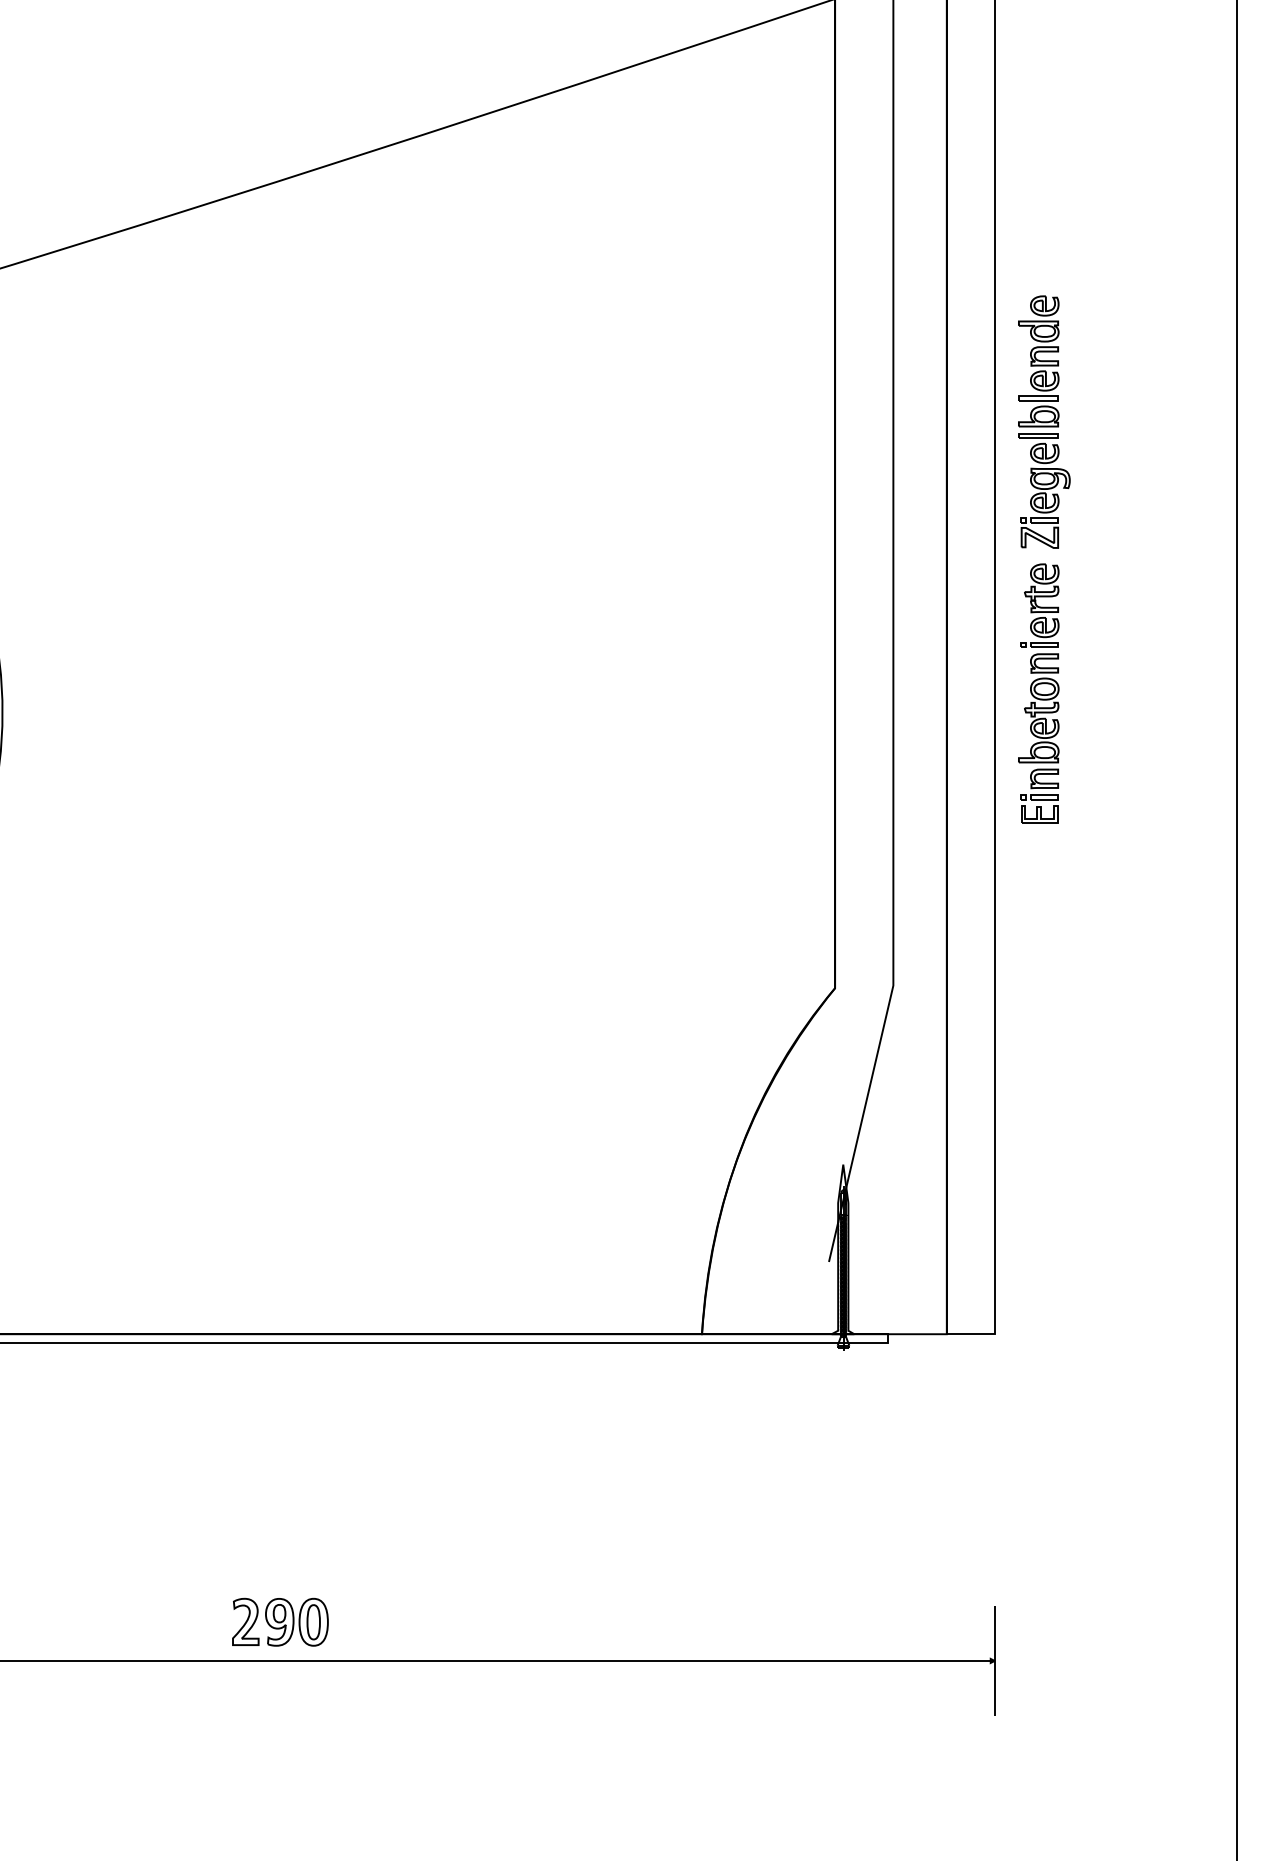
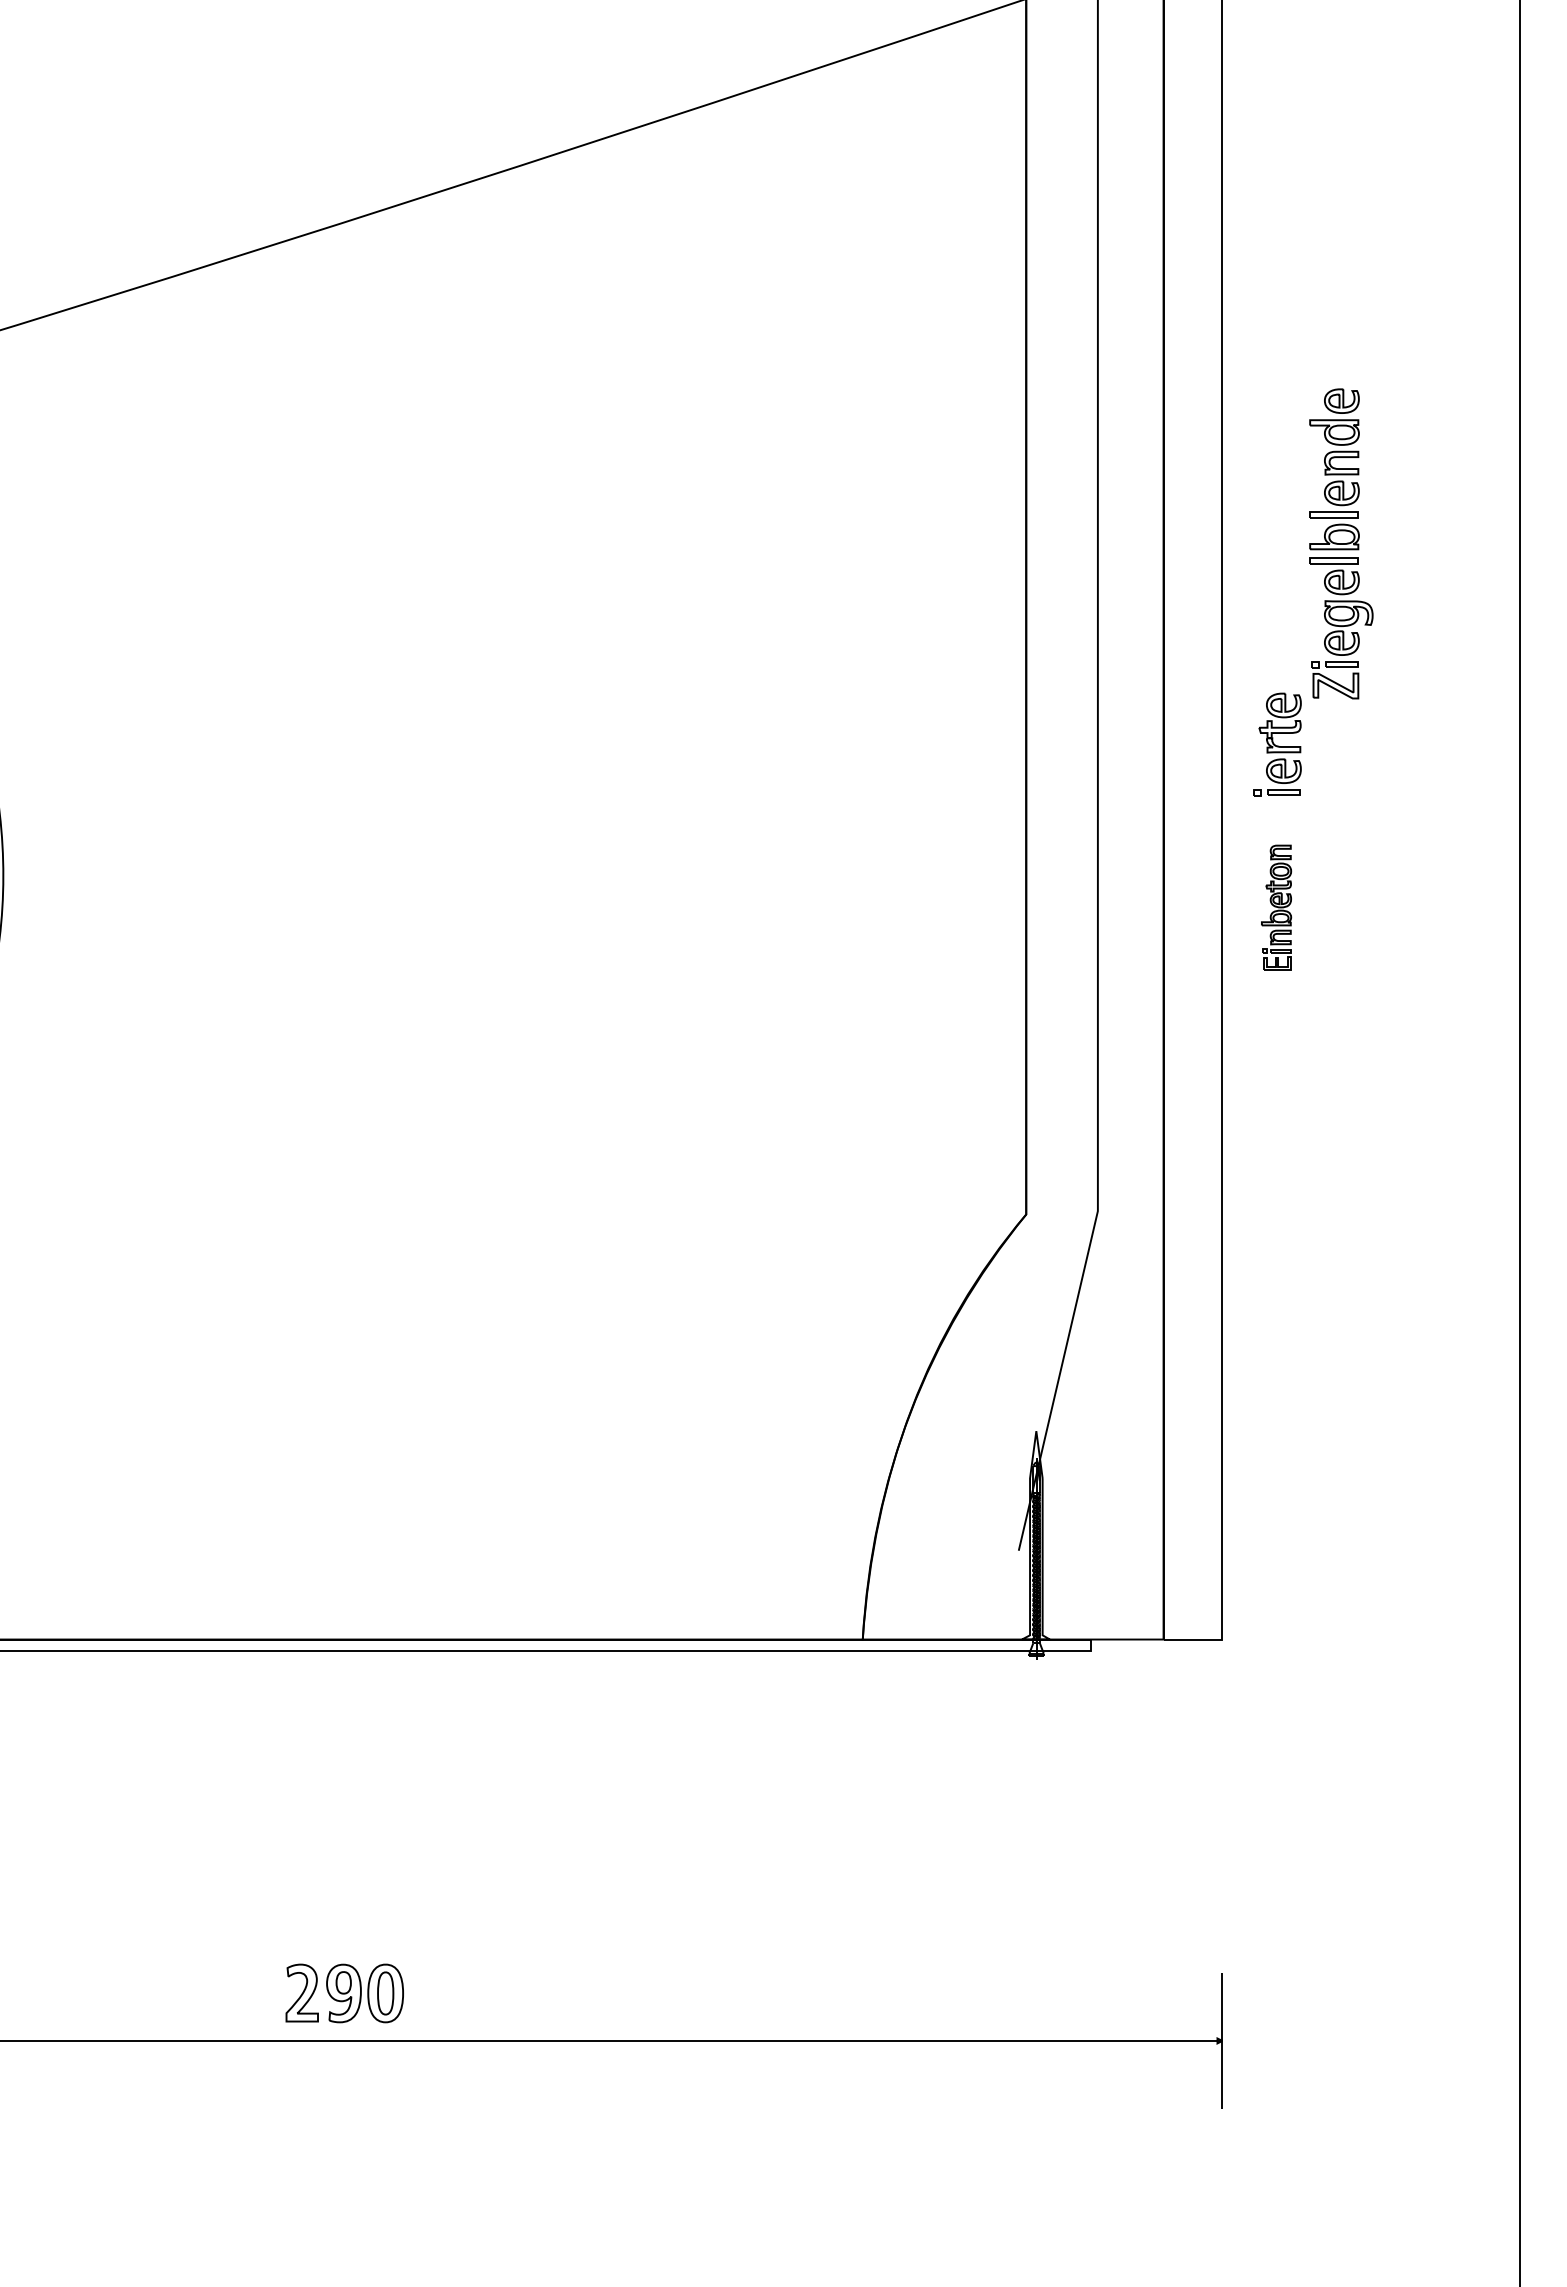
part: (1044, 421) -> (1341, 543), moved
part: (1038, 738) -> (1276, 907), size x0.6

